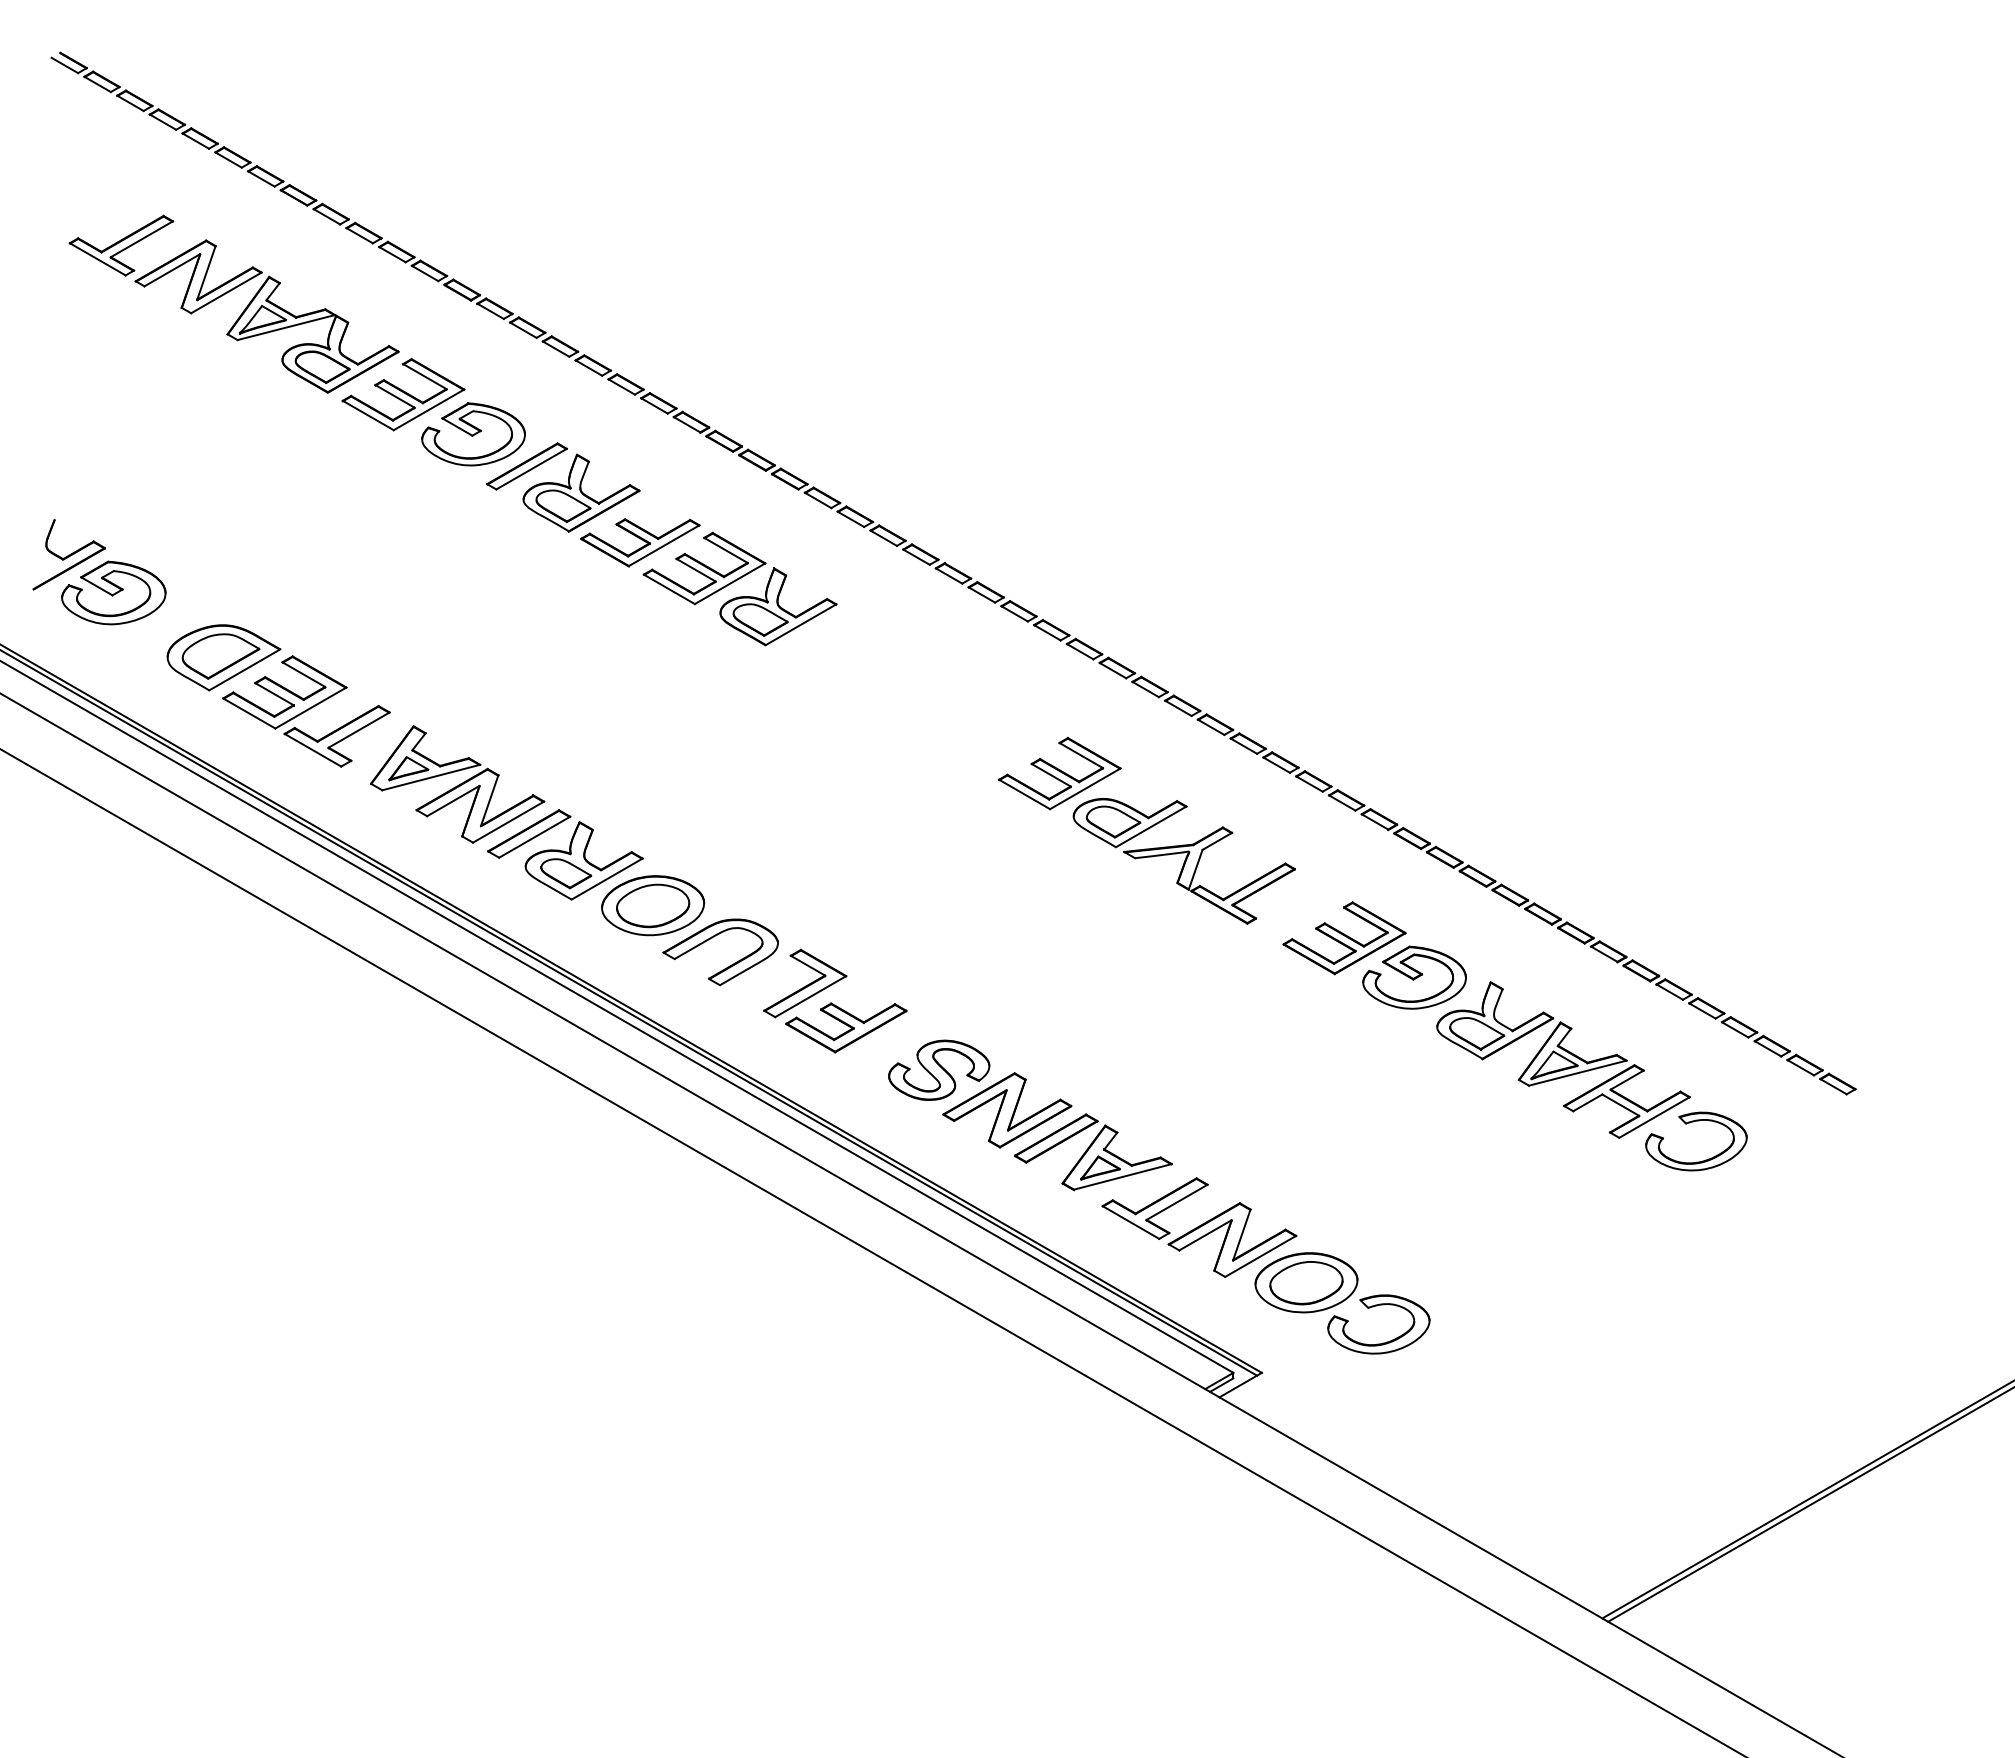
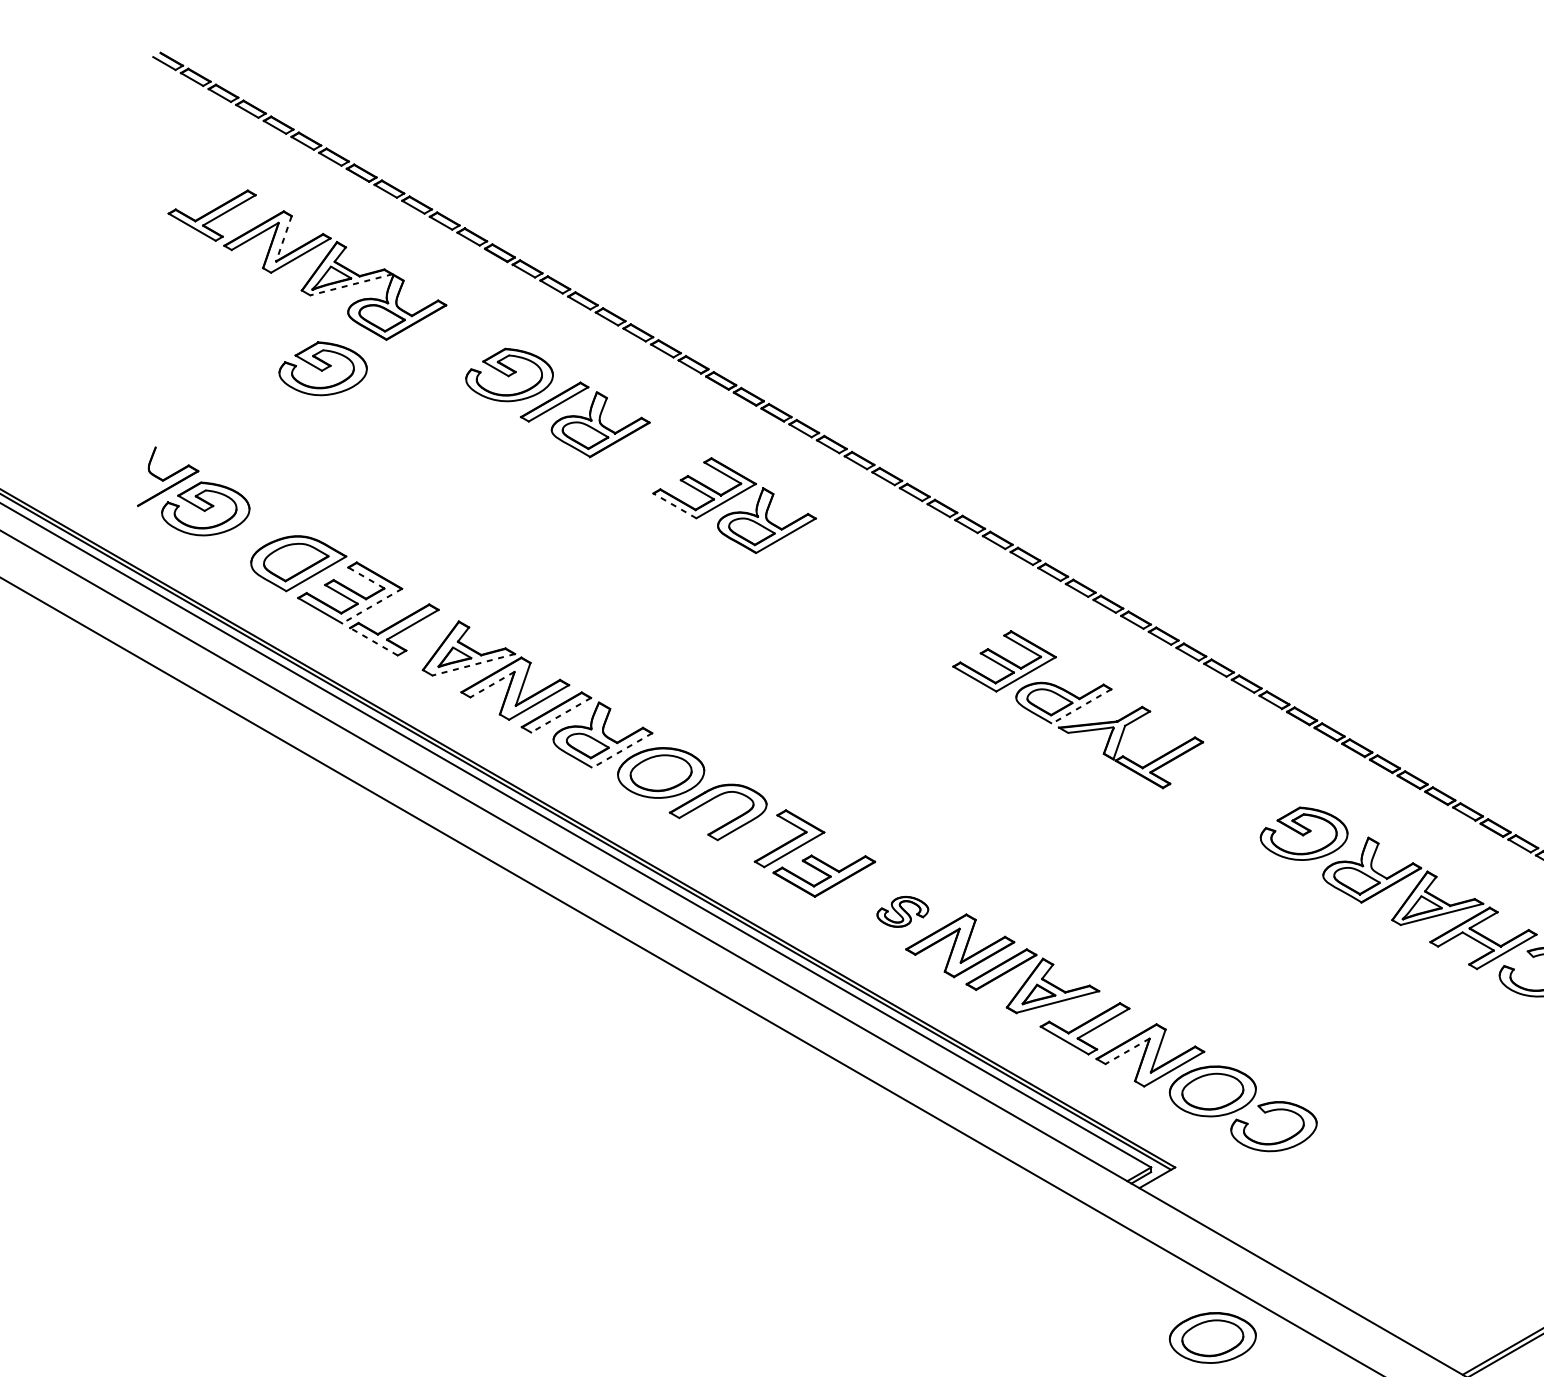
line: (206, 273) -> (284, 239), solid -> dashed
line: (285, 327) -> (350, 284), solid -> dashed
part: (403, 394) -> (450, 341), removed
part: (252, 426) -> (322, 368), added
part: (640, 542) -> (650, 466), removed
line: (668, 589) -> (674, 505), solid -> dashed
line: (303, 674) -> (365, 577), solid -> dashed
line: (310, 708) -> (371, 606), solid -> dashed
line: (312, 750) -> (373, 641), solid -> dashed
line: (431, 777) -> (474, 664), solid -> dashed
line: (452, 801) -> (491, 685), solid -> dashed
line: (1151, 826) -> (1081, 706), solid -> dashed
line: (534, 837) -> (561, 715), solid -> dashed
line: (606, 879) -> (621, 750), solid -> dashed
part: (1344, 938) -> (1244, 800), removed
part: (939, 1069) -> (902, 911), size x0.6
line: (1205, 1235) -> (1127, 1051), solid -> dashed
part: (1306, 1574) -> (1212, 1337), added

